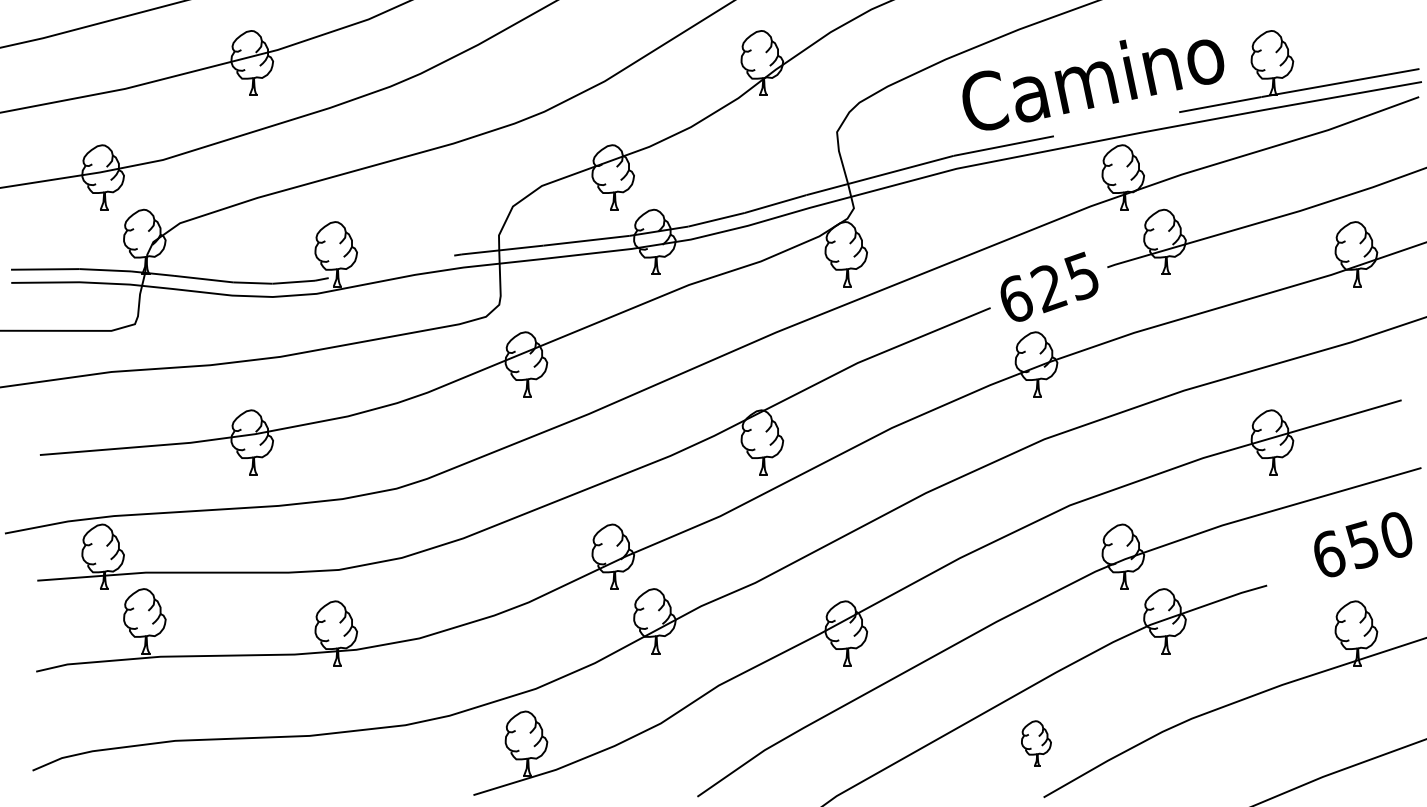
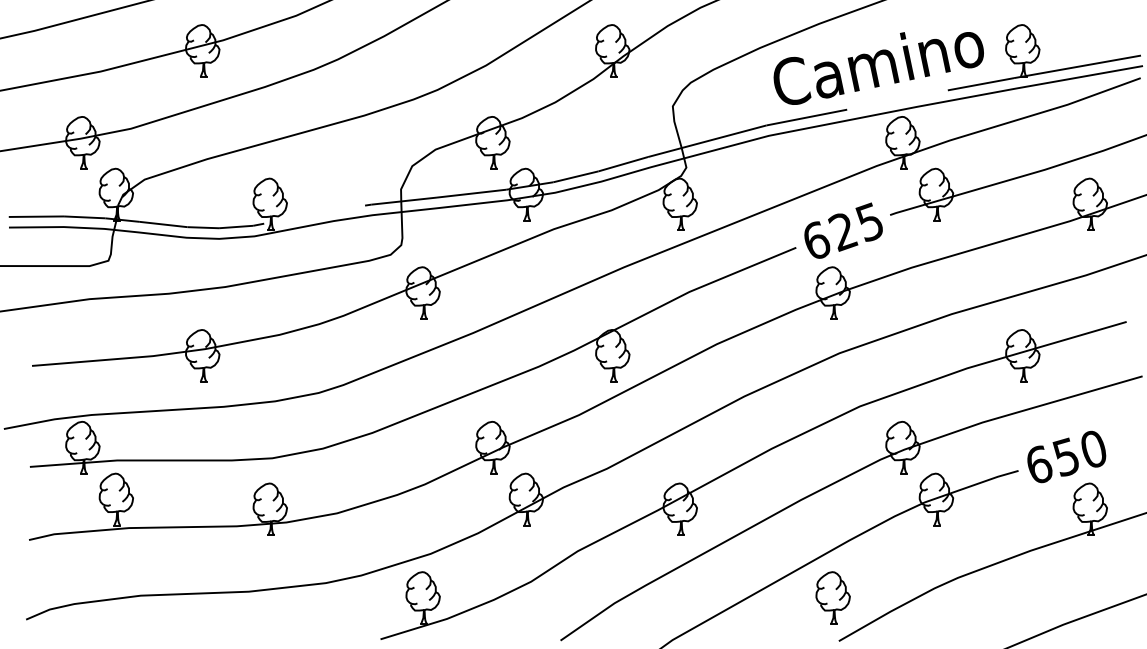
text: (1362, 544) -> (1066, 456), moved
part: (1035, 743) -> (832, 597), size x1.43

